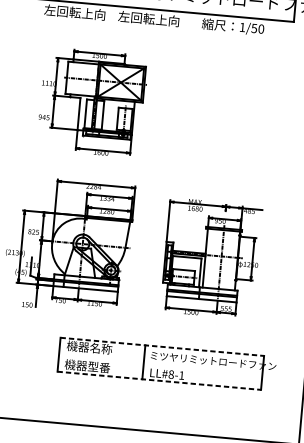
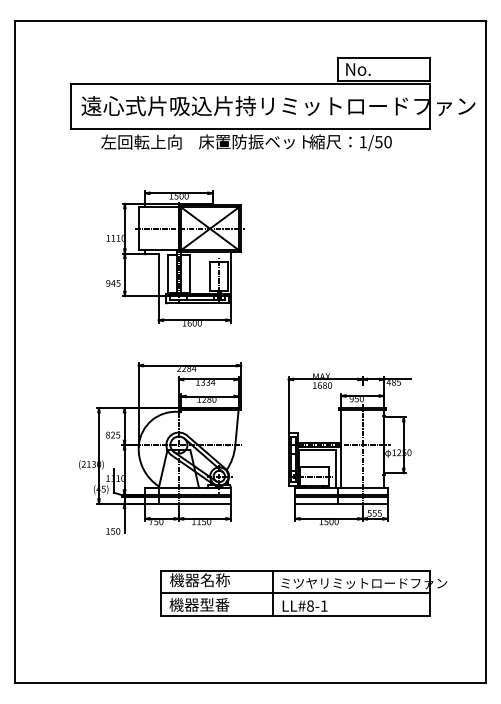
text: (161, 19) -> (255, 141), 左回転上向 -> 床置防振ベット
line: (162, 346) -> (295, 570), dashed -> solid
line: (160, 364) -> (294, 593), added
line: (159, 380) -> (295, 615), dashed -> solid

